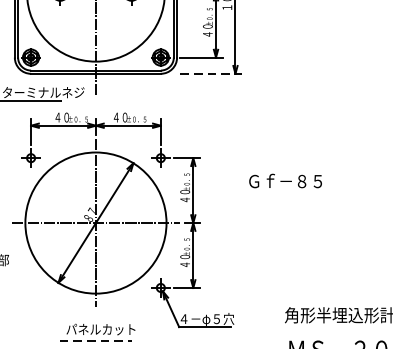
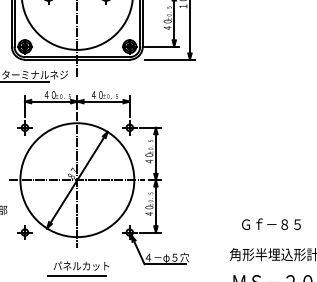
line: (211, 73) -> (170, 59), dashed -> solid
text: (285, 180) -> (271, 223), moved
part: (30, 287) -> (24, 232), added
line: (96, 341) -> (77, 275), dashed -> solid

